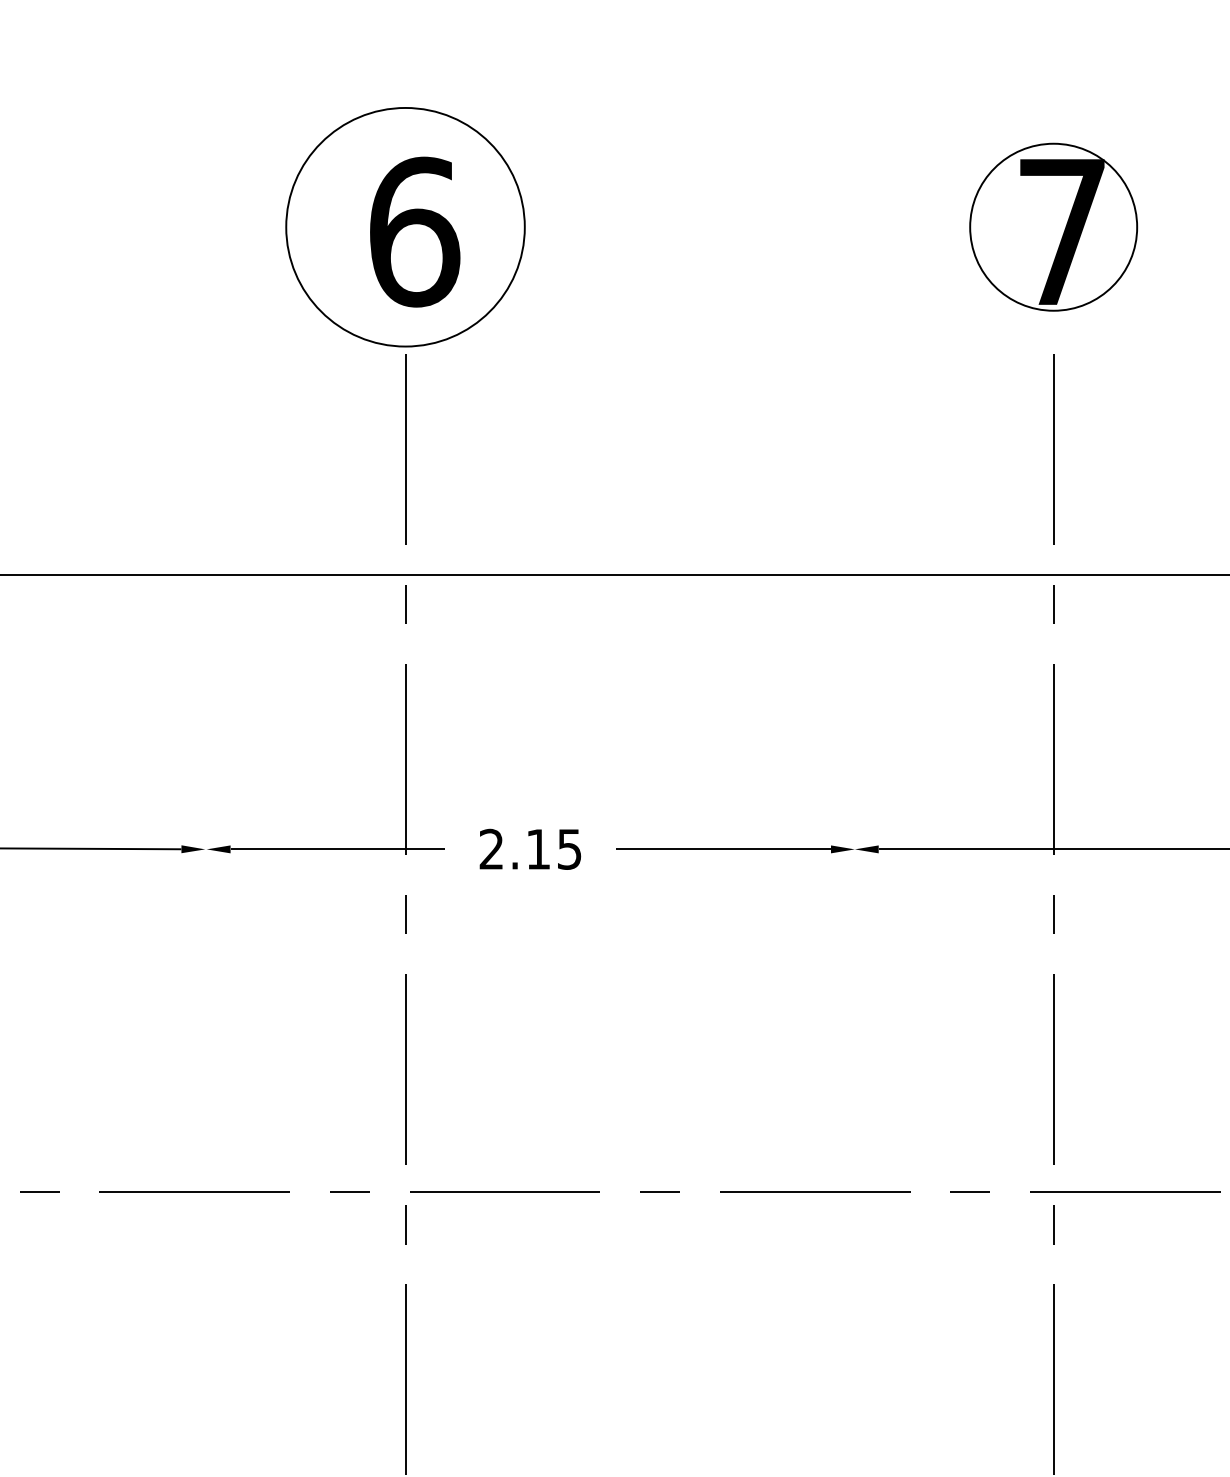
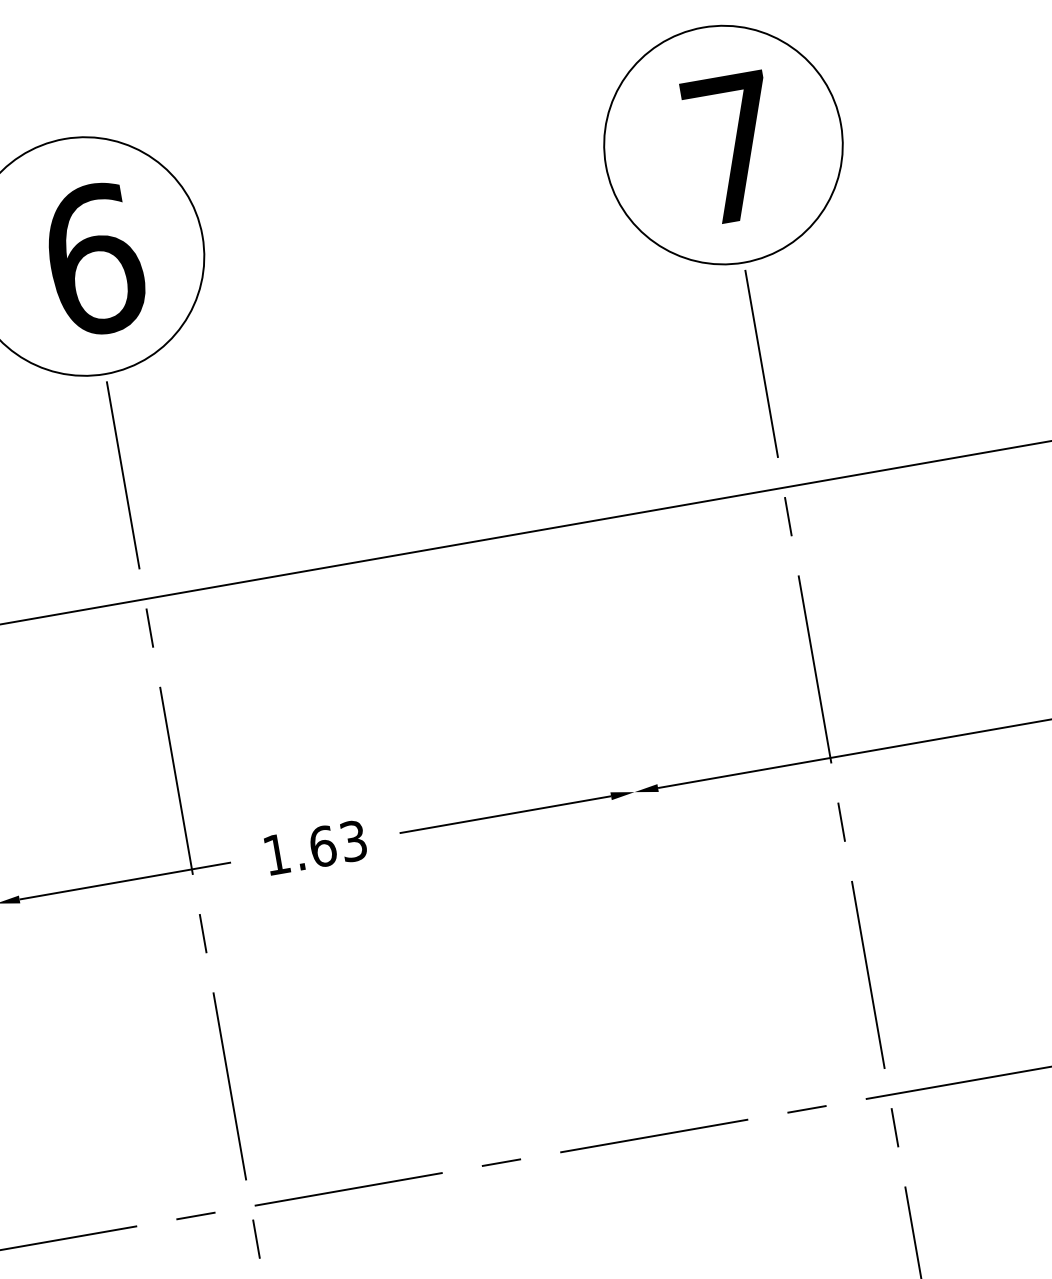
circle: (1053, 226) -> (723, 144), size x1.43
text: (530, 848) -> (314, 847), 2.15 -> 1.63

